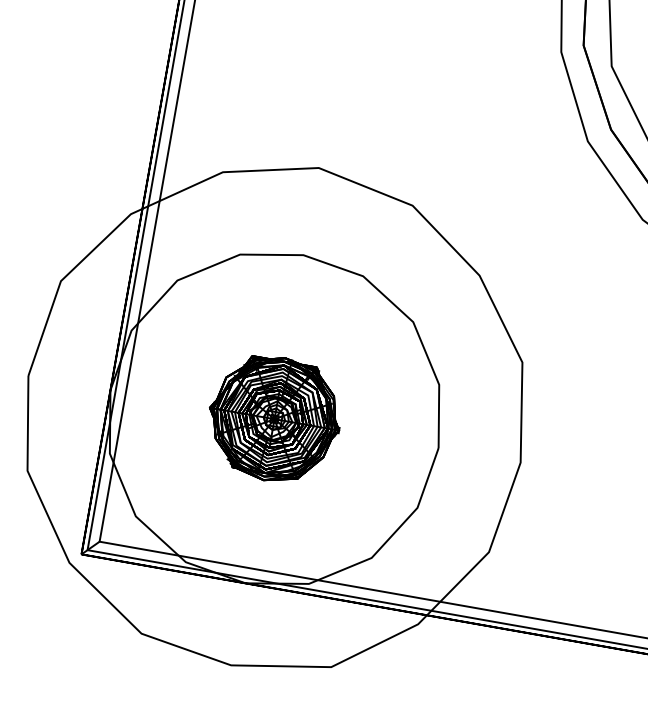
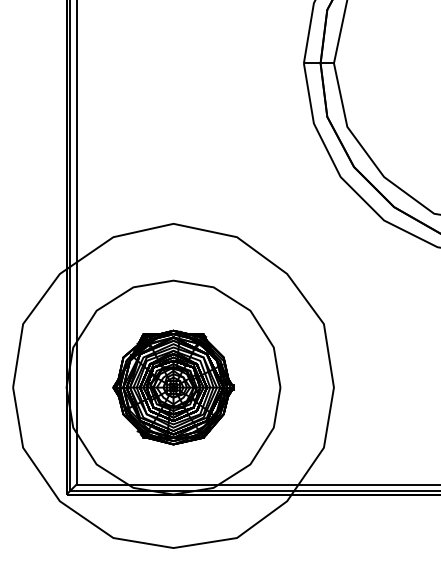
part: (274, 419) -> (173, 387), size x1.43

